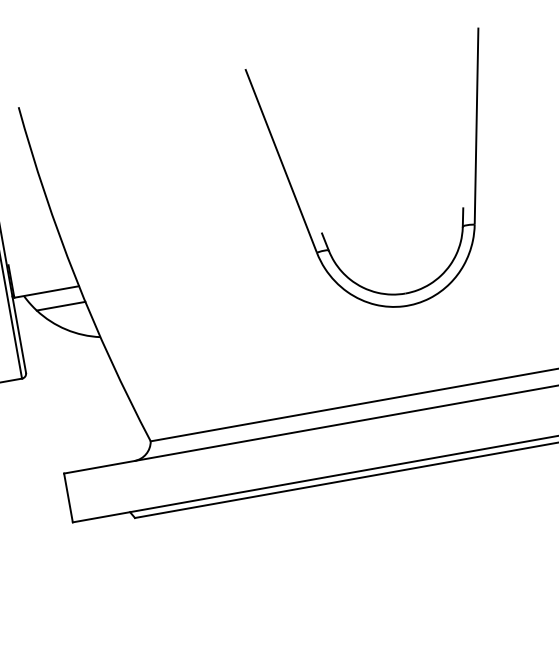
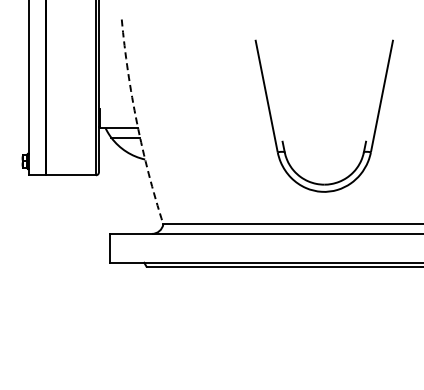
part: (323, 231) -> (283, 140), moved
arc: (76, 278) -> (137, 123), solid -> dashed

